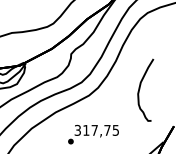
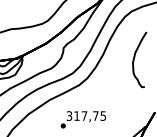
curve: (140, 89) -> (135, 59), moved

